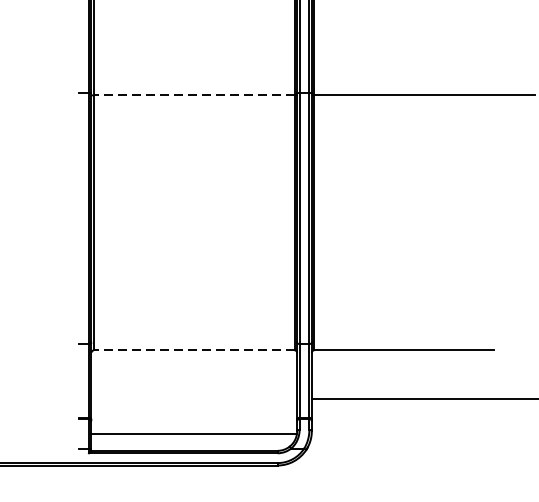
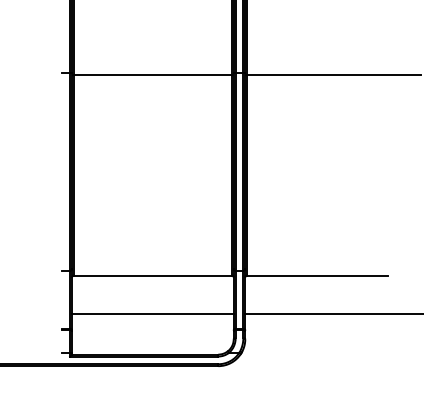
line: (193, 95) -> (152, 75), dashed -> solid
line: (193, 350) -> (152, 275), dashed -> solid
line: (193, 434) -> (152, 314), moved

